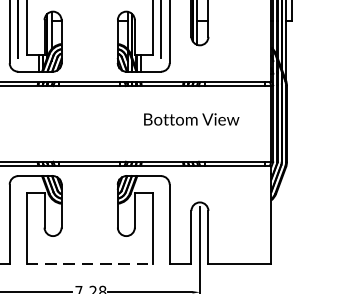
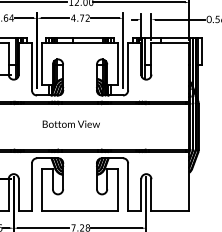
text: (190, 118) -> (70, 123), moved
line: (90, 264) -> (80, 211), dashed -> solid

